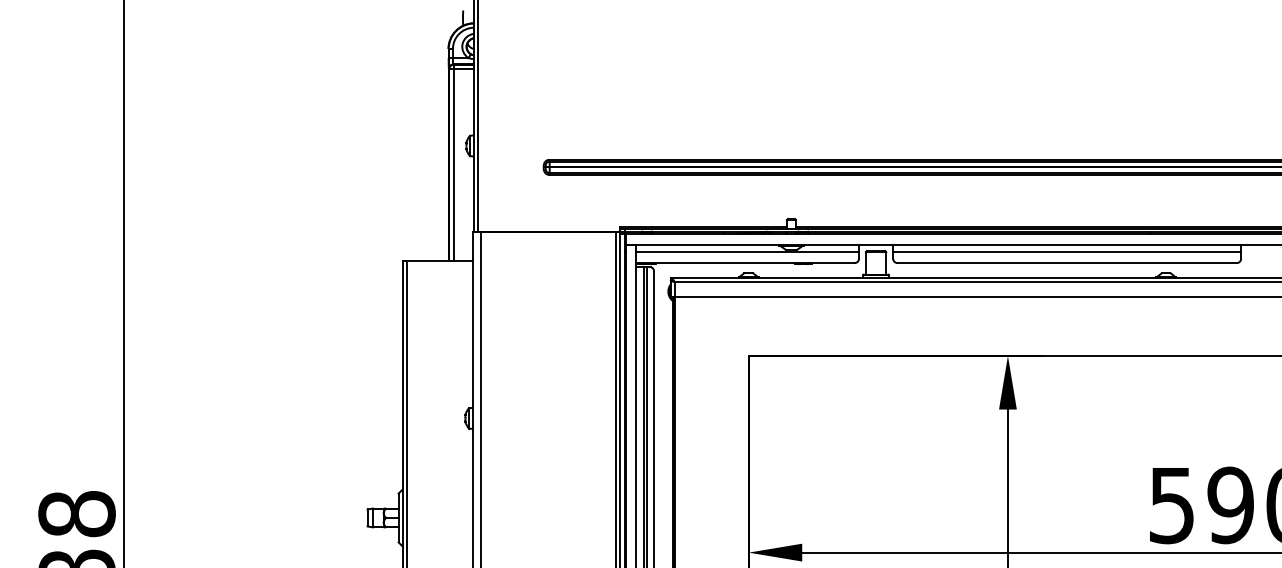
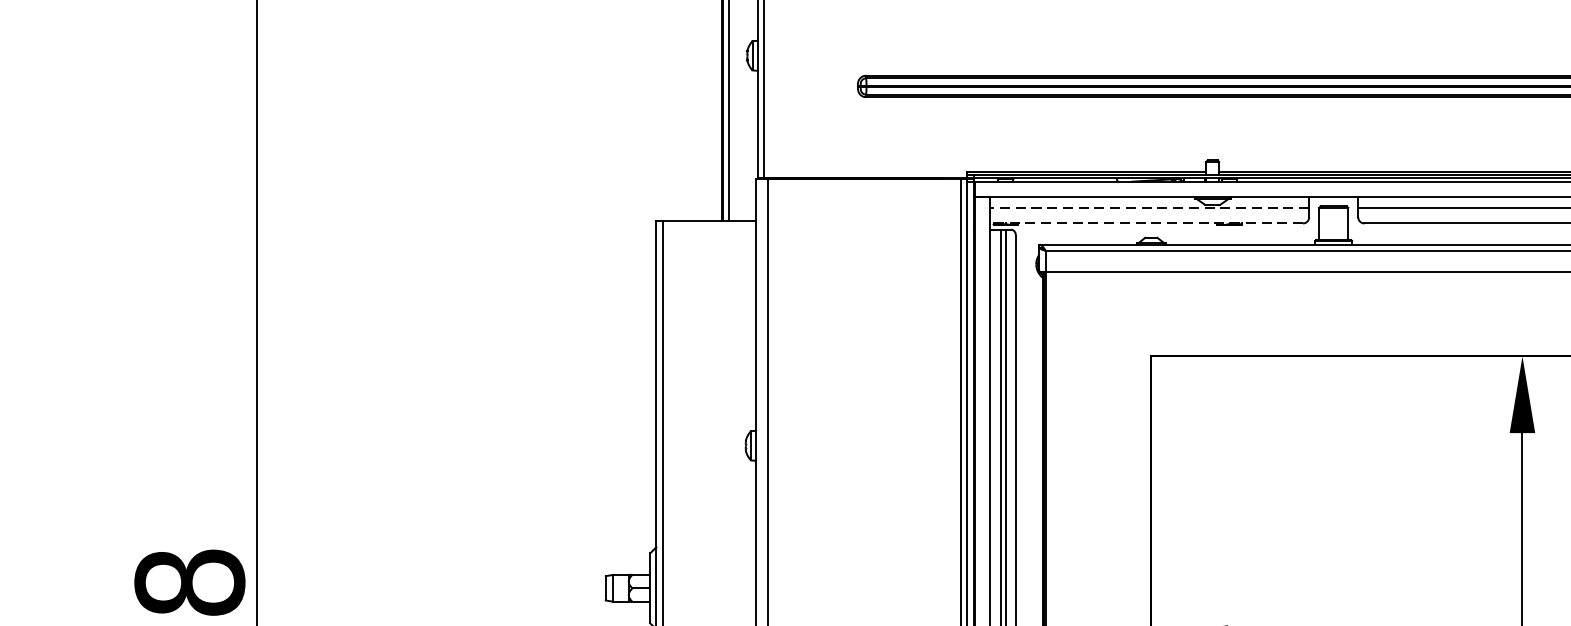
line: (747, 252) -> (1149, 208), solid -> dashed
line: (744, 263) -> (1145, 224), solid -> dashed

